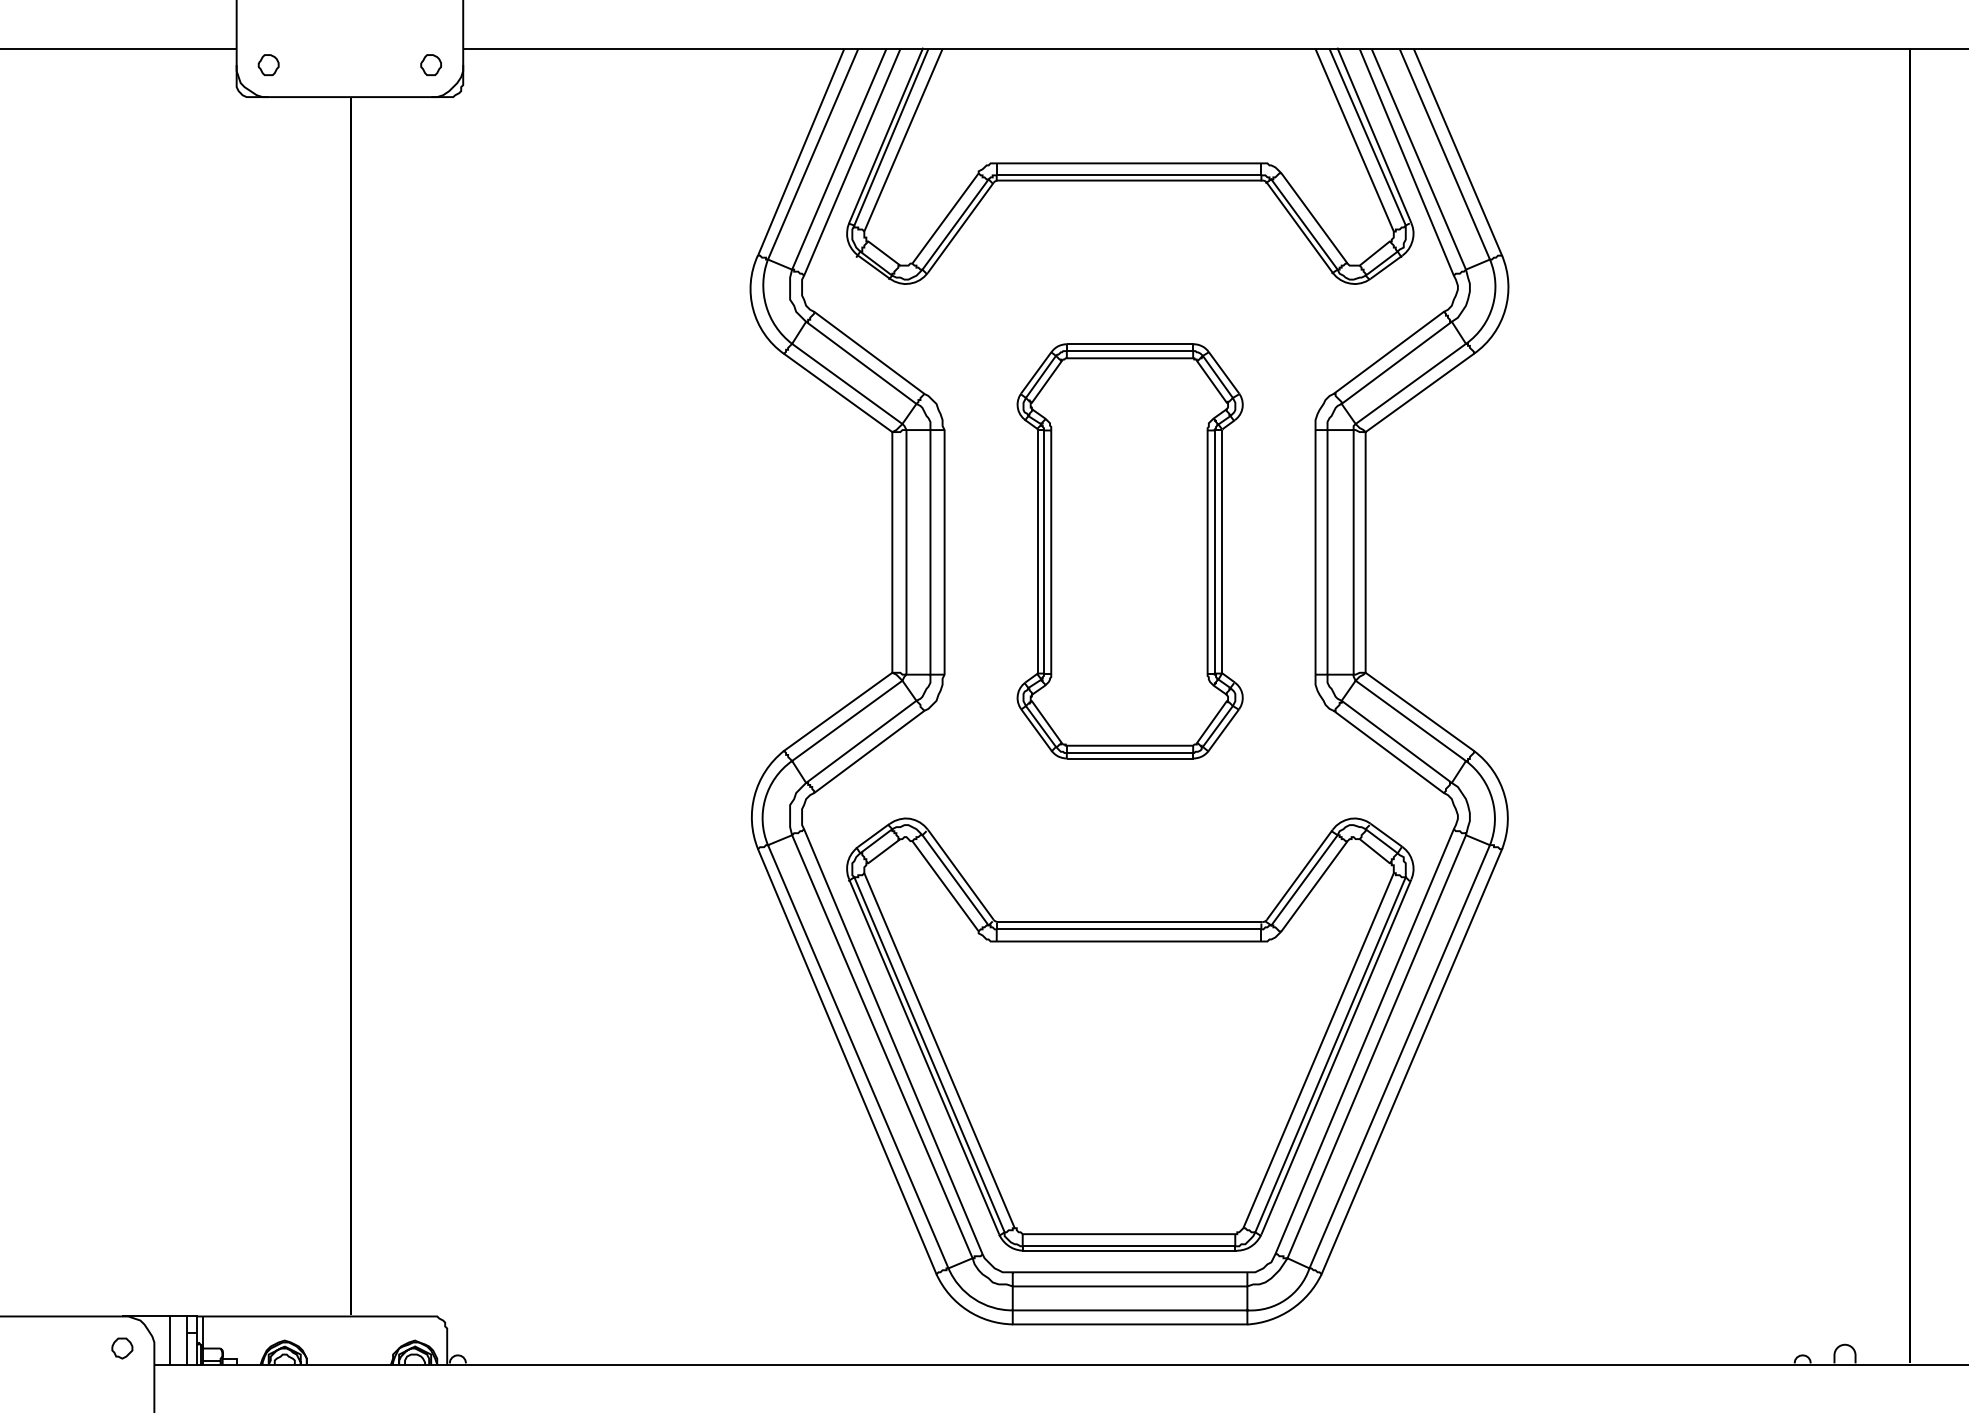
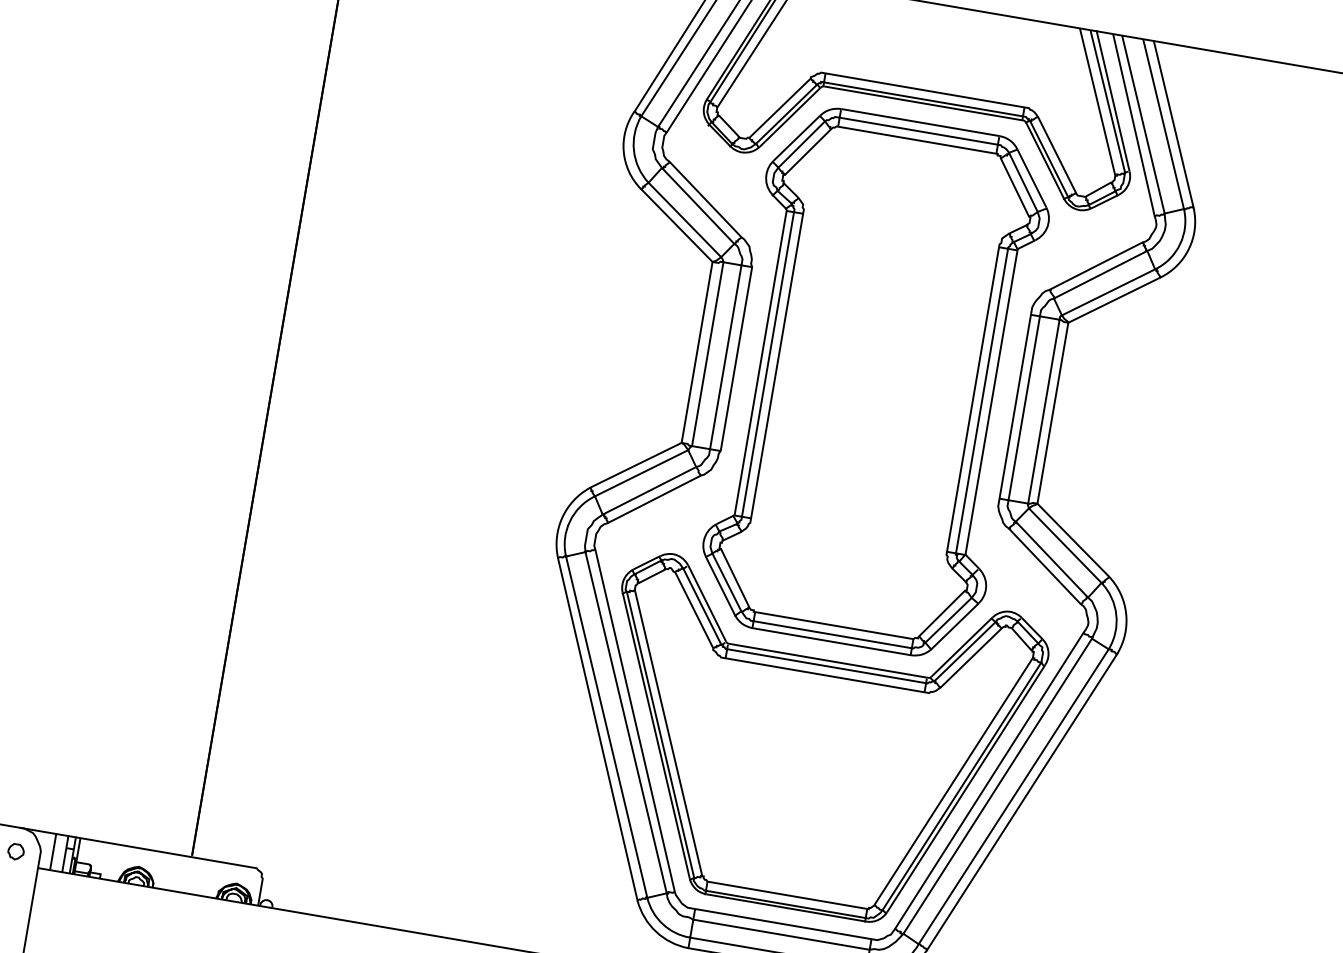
part: (1129, 551) -> (875, 382), size x1.67

